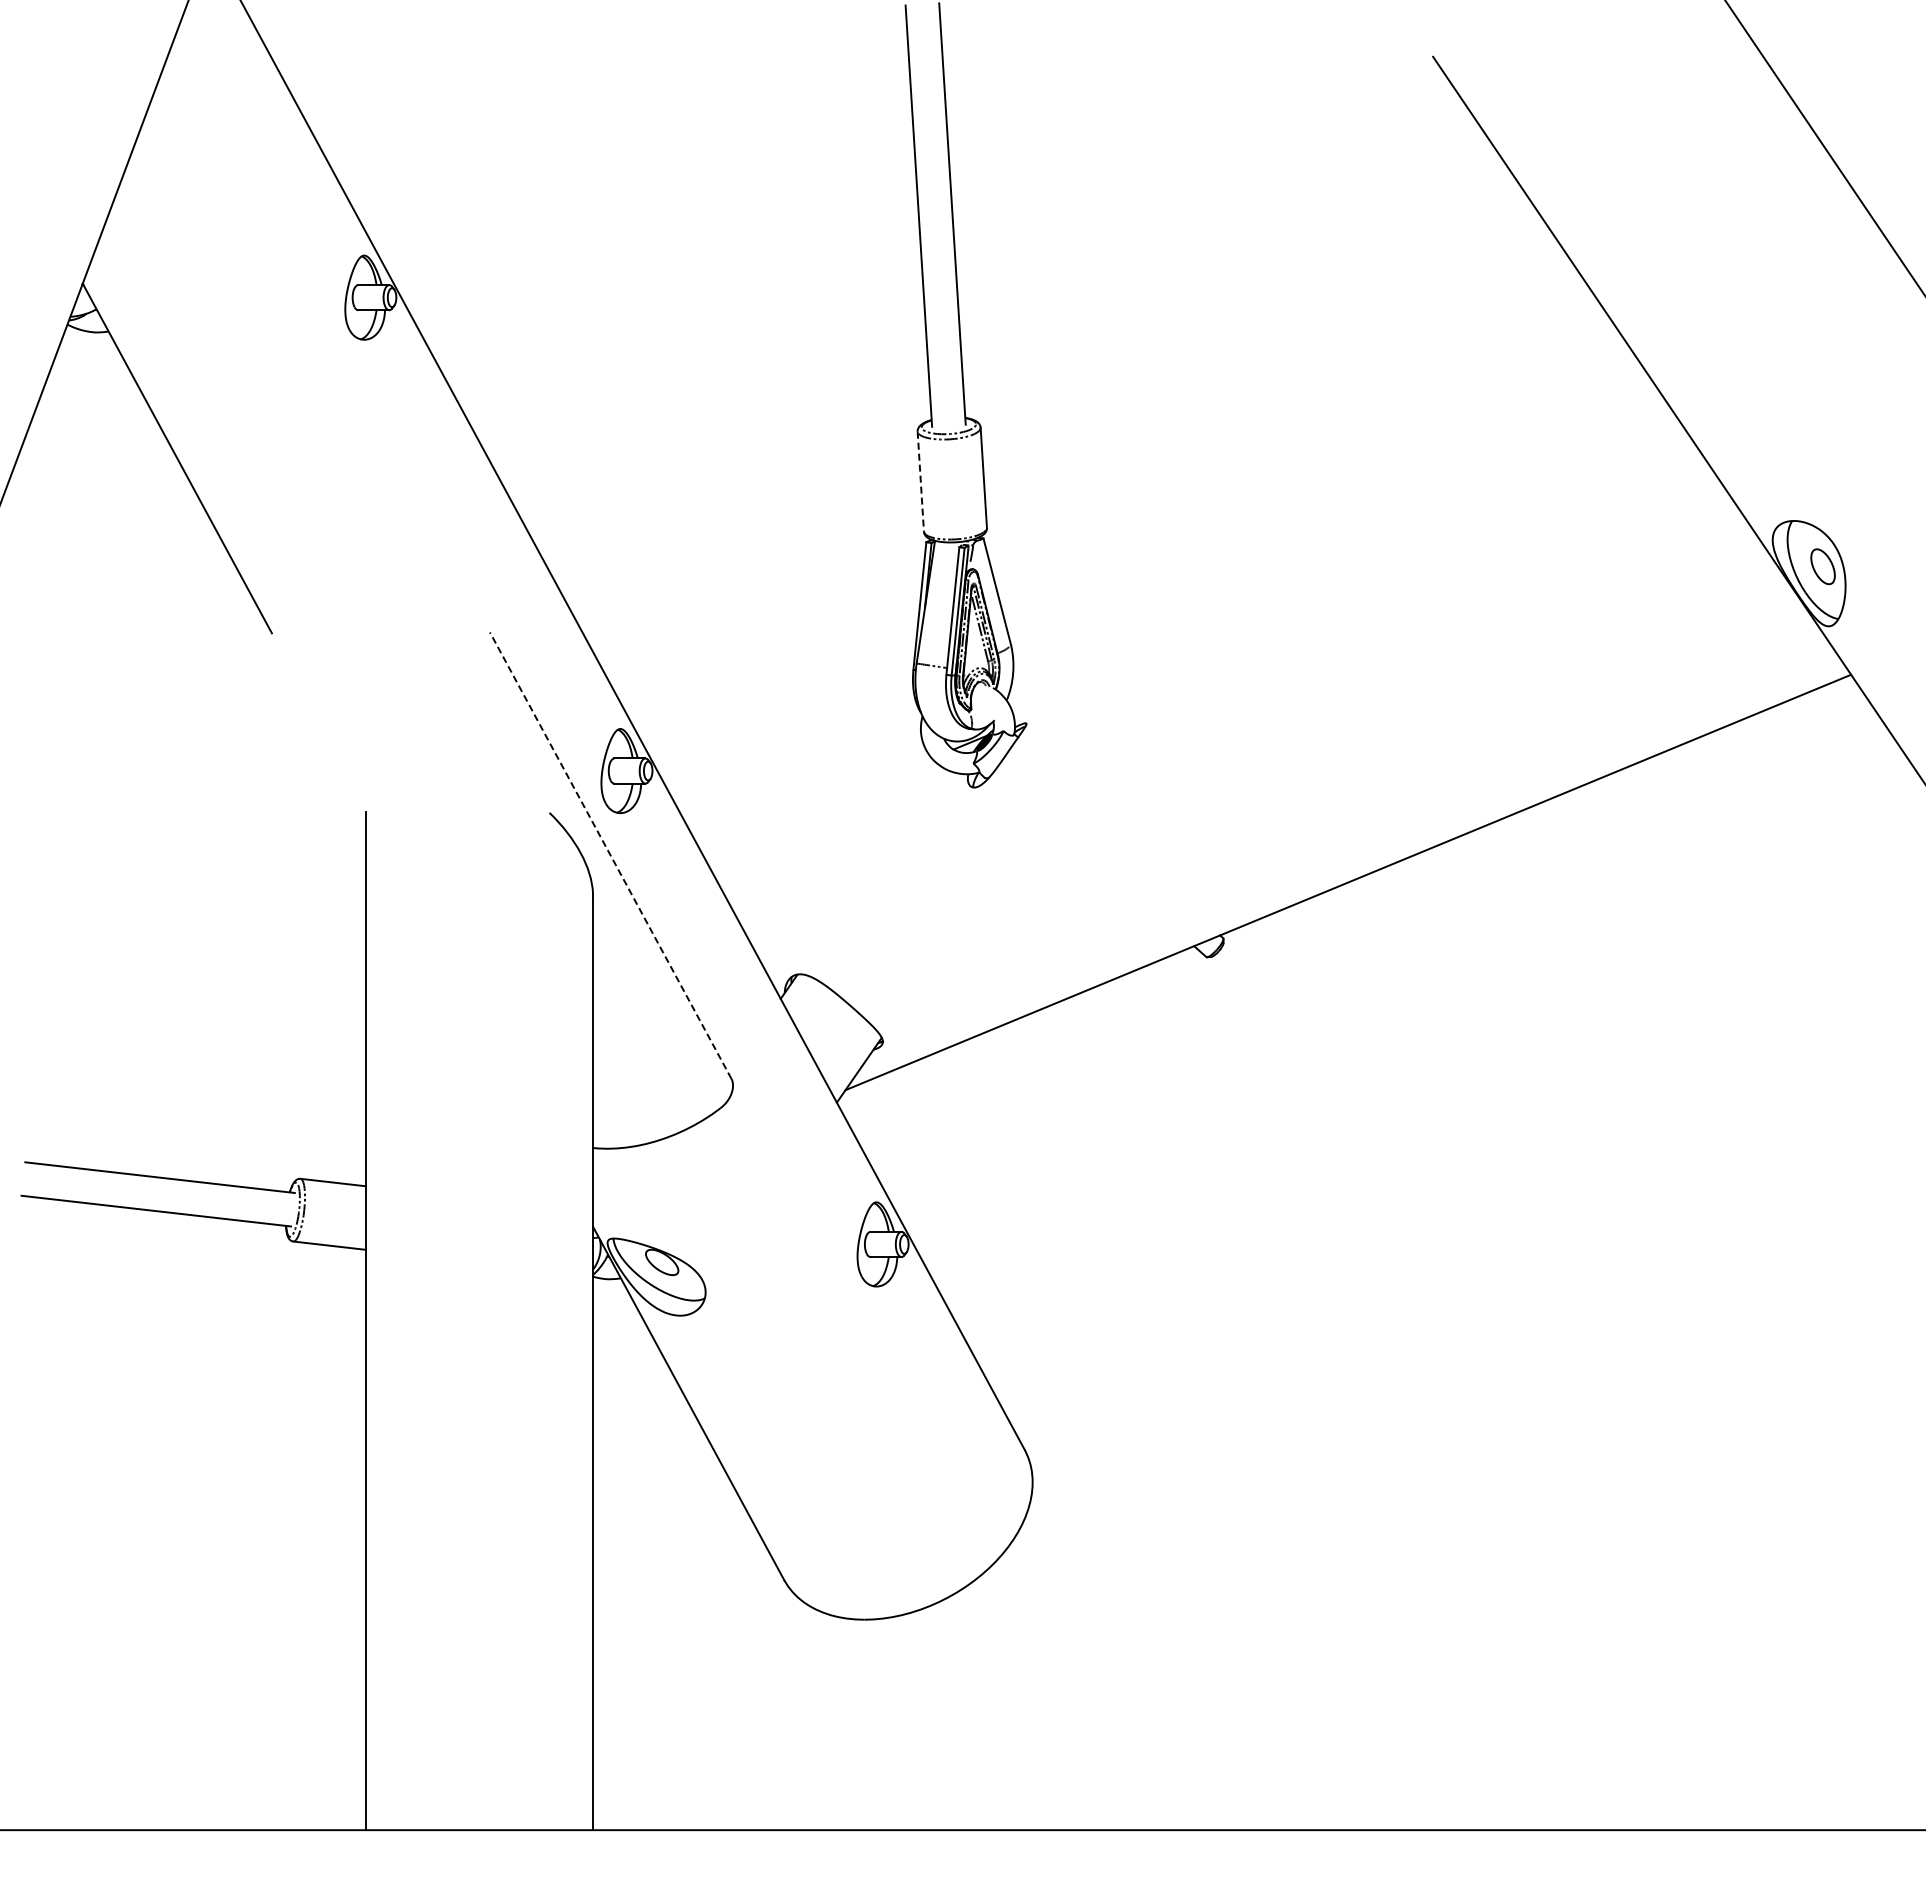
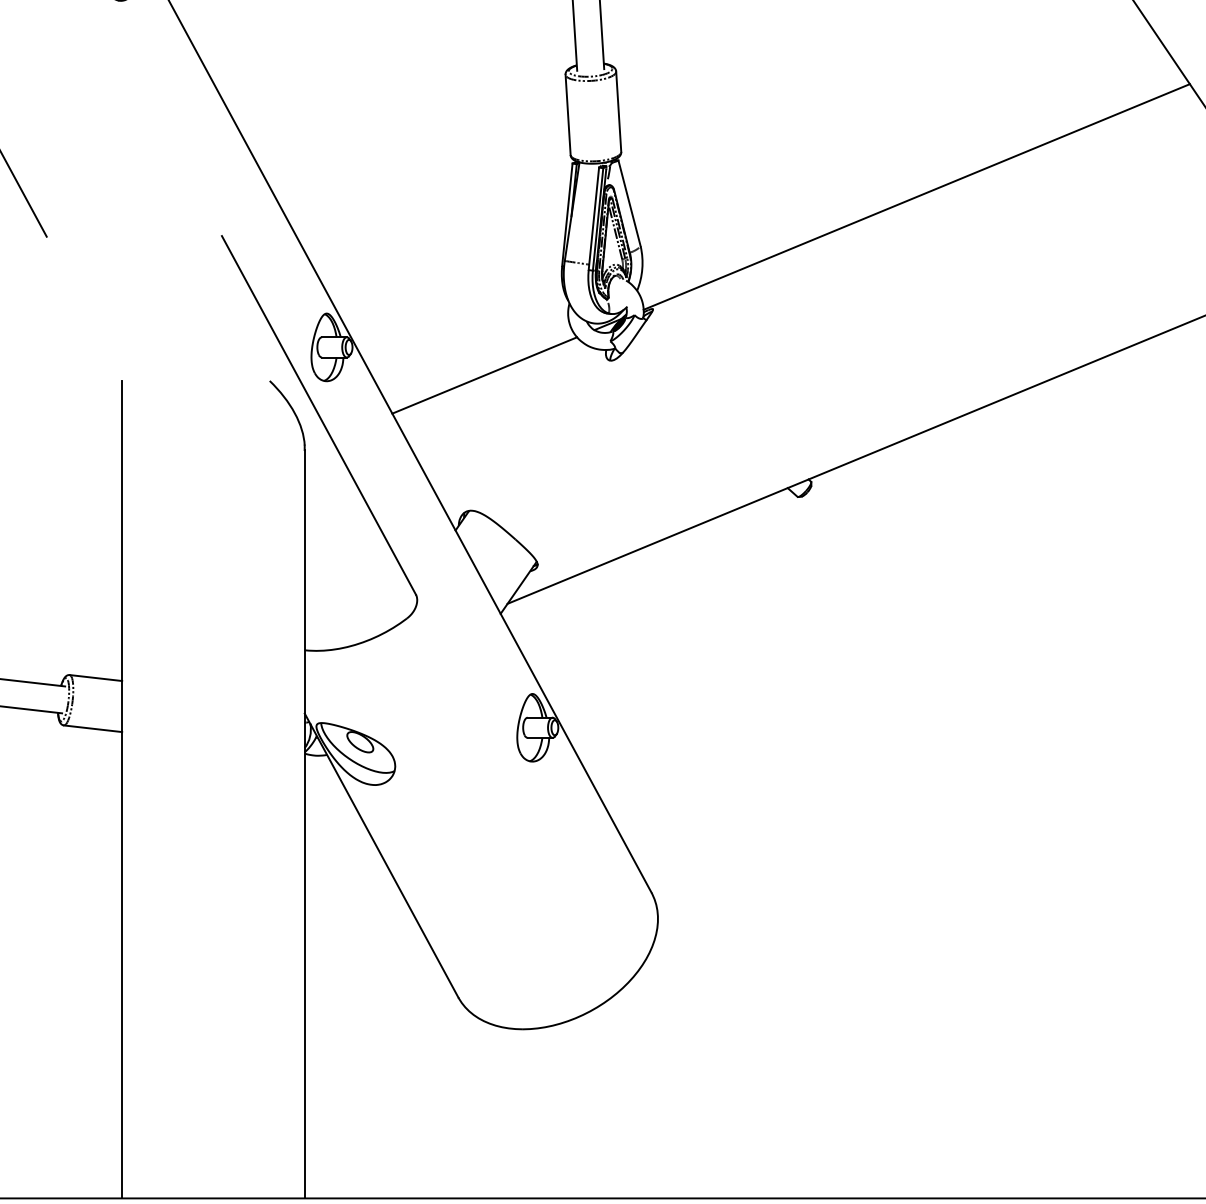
line: (920, 482) -> (567, 115), dashed -> solid
line: (1354, 583) -> (916, 196), added
line: (817, 805) -> (485, 375), added
line: (610, 855) -> (318, 415), dashed -> solid

